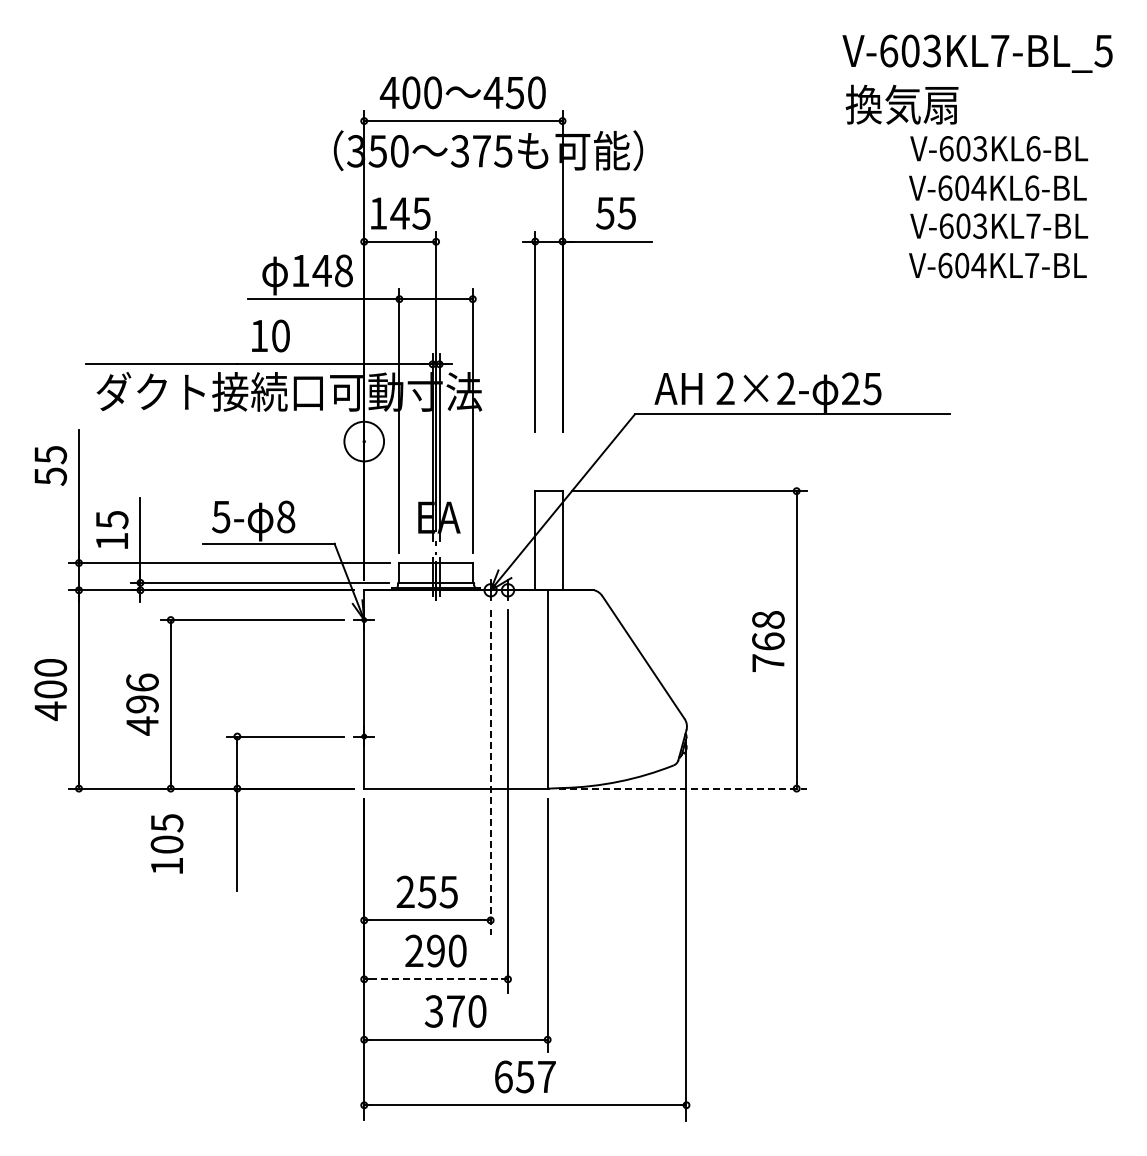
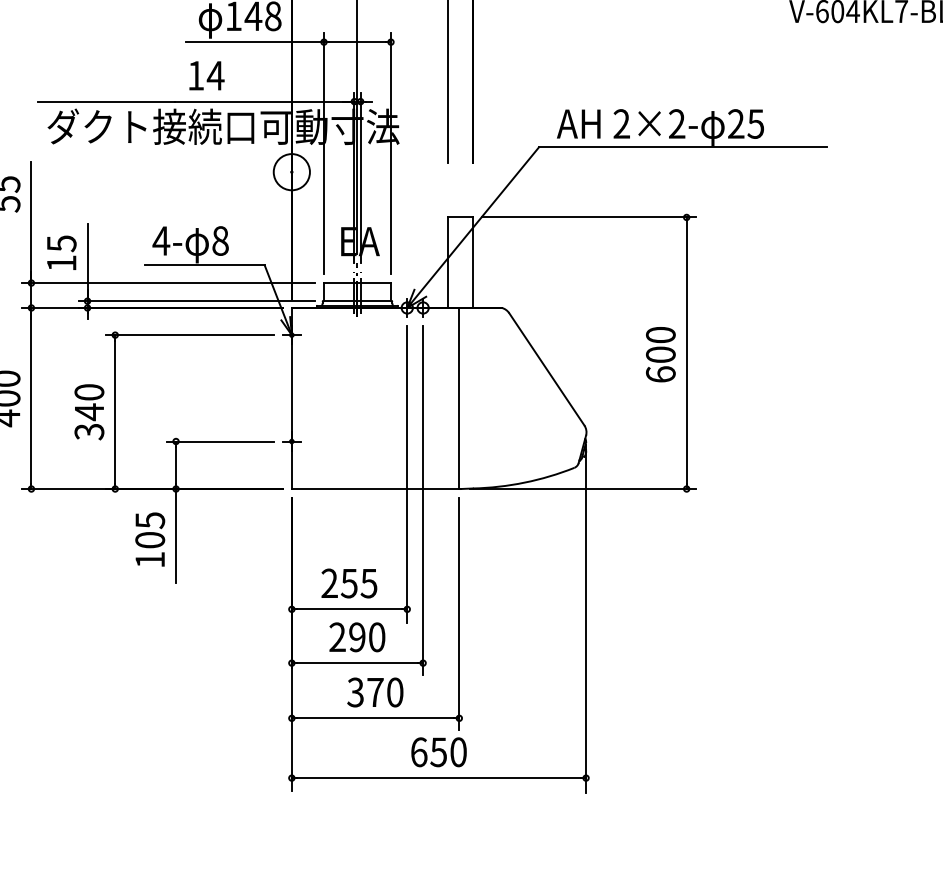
text: (280, 335) -> (215, 75), 10 -> 14
text: (221, 517) -> (161, 241), 5- -> 4-
text: (768, 641) -> (660, 354), 768 -> 600
text: (142, 704) -> (89, 412), 496 -> 340
line: (490, 773) -> (407, 475), dashed -> solid
line: (682, 788) -> (582, 488), dashed -> solid
text: (166, 843) -> (149, 539), moved
line: (436, 979) -> (357, 663), dashed -> solid
text: (546, 1076) -> (458, 751), 657 -> 650

